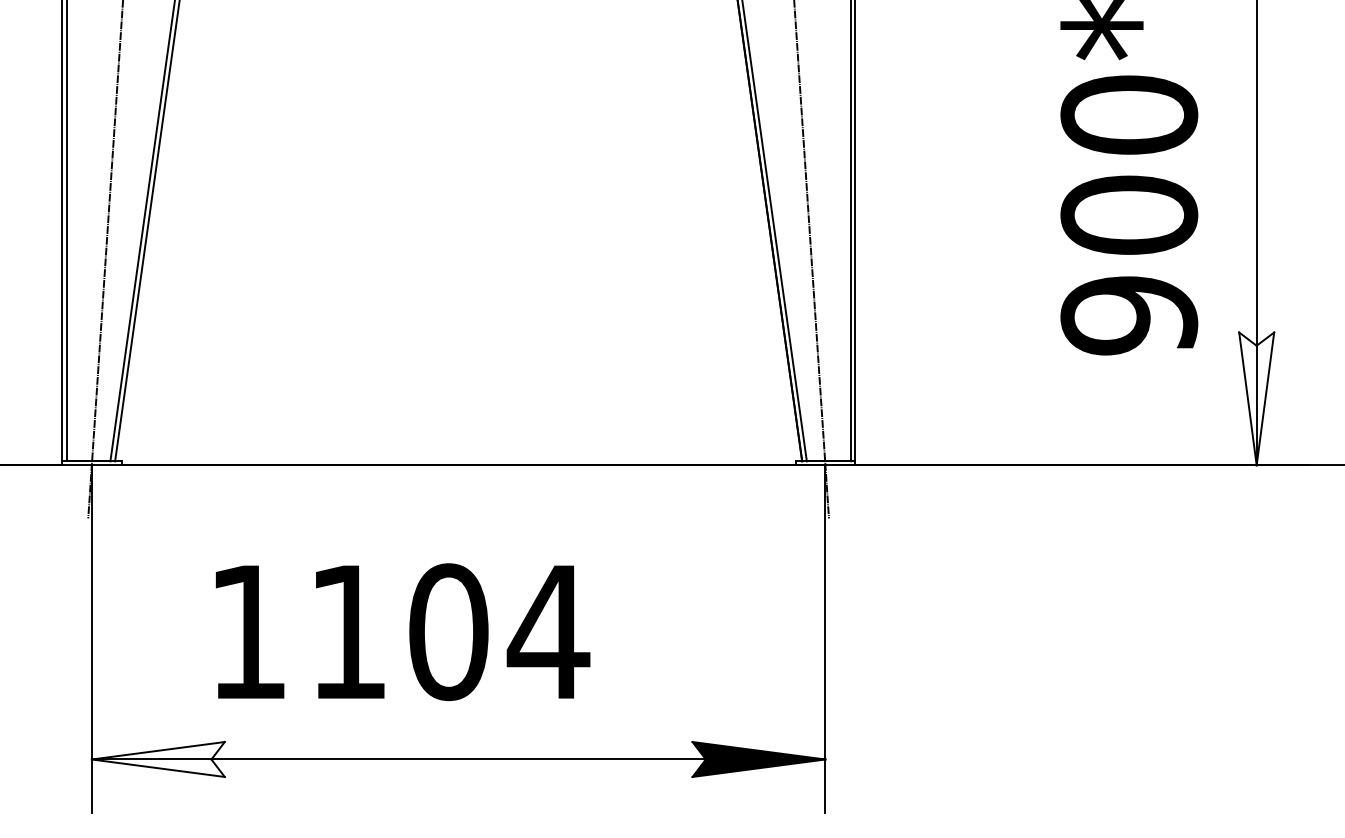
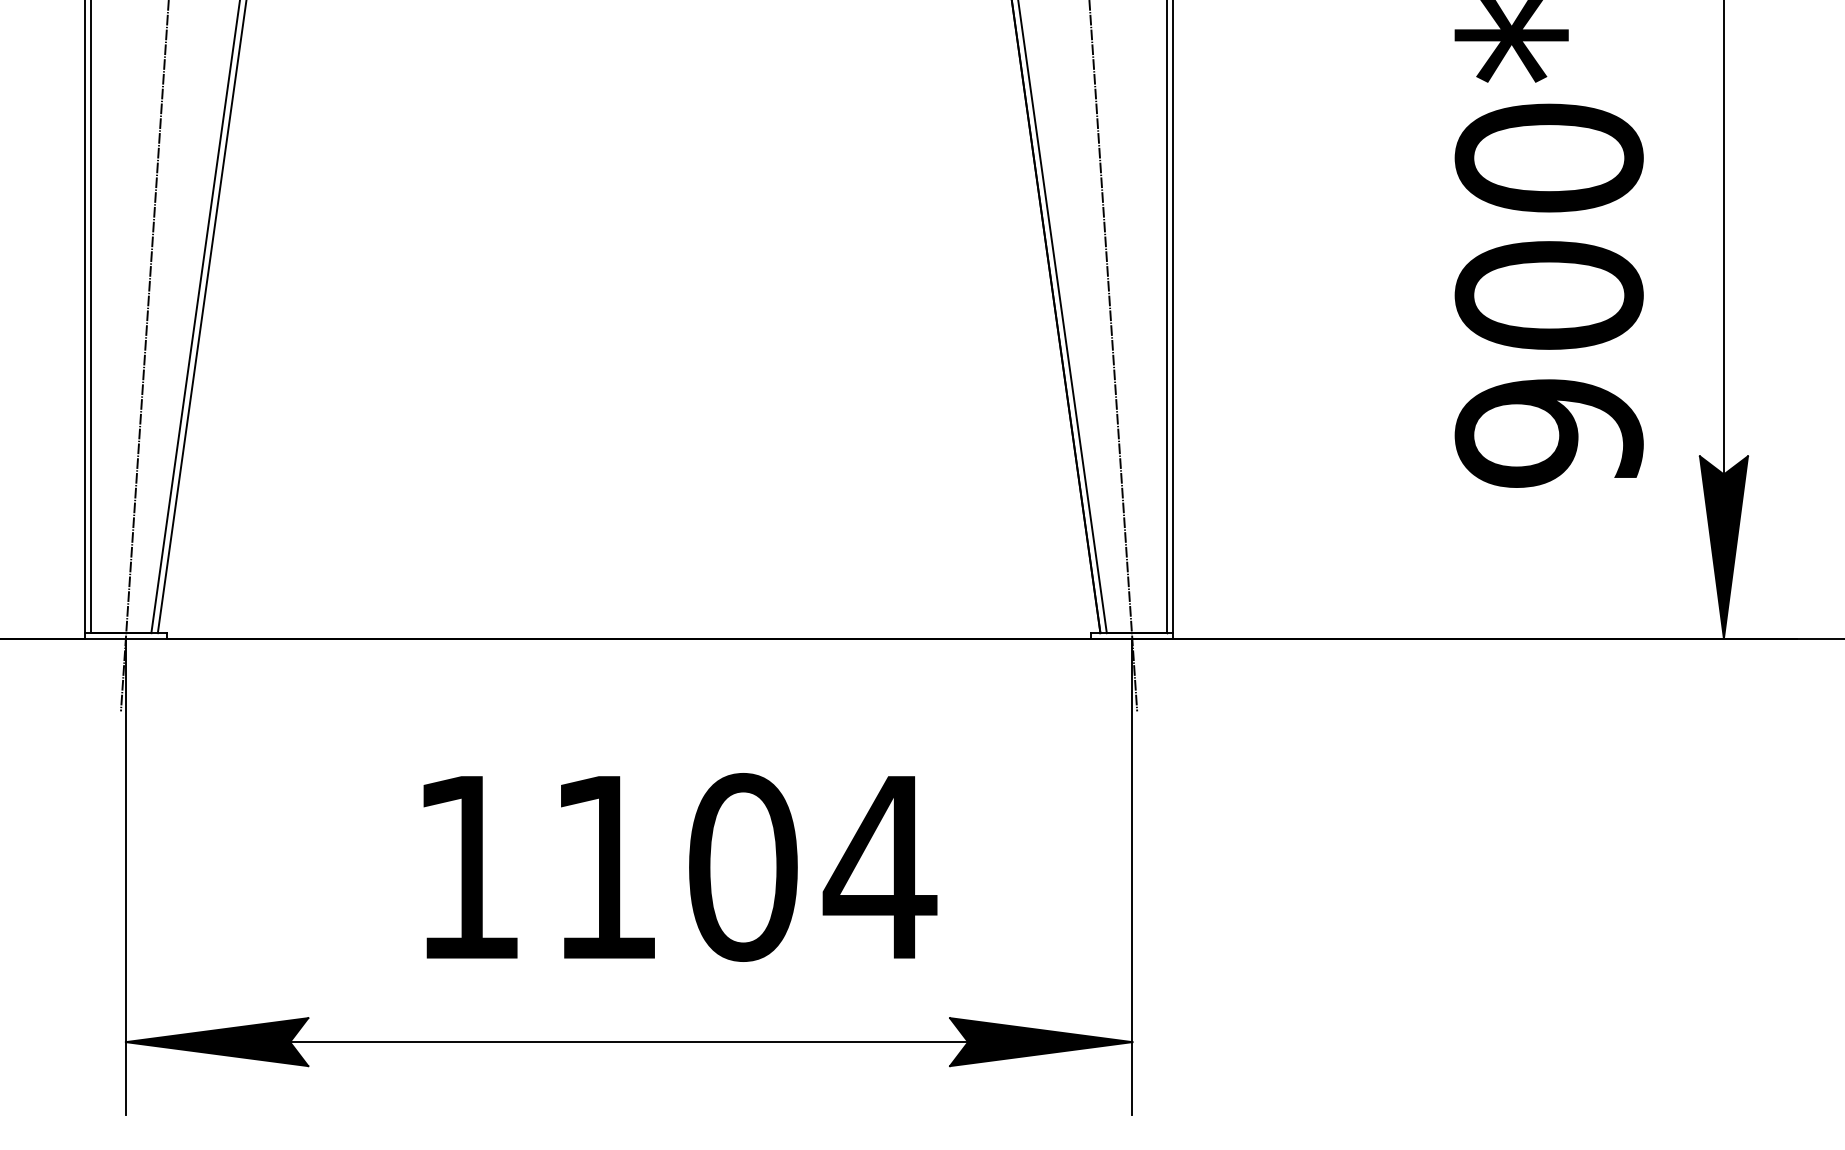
fill: (1256, 398) -> (1723, 546), added
text: (403, 632) -> (681, 867), moved
fill: (157, 759) -> (215, 1042), added

